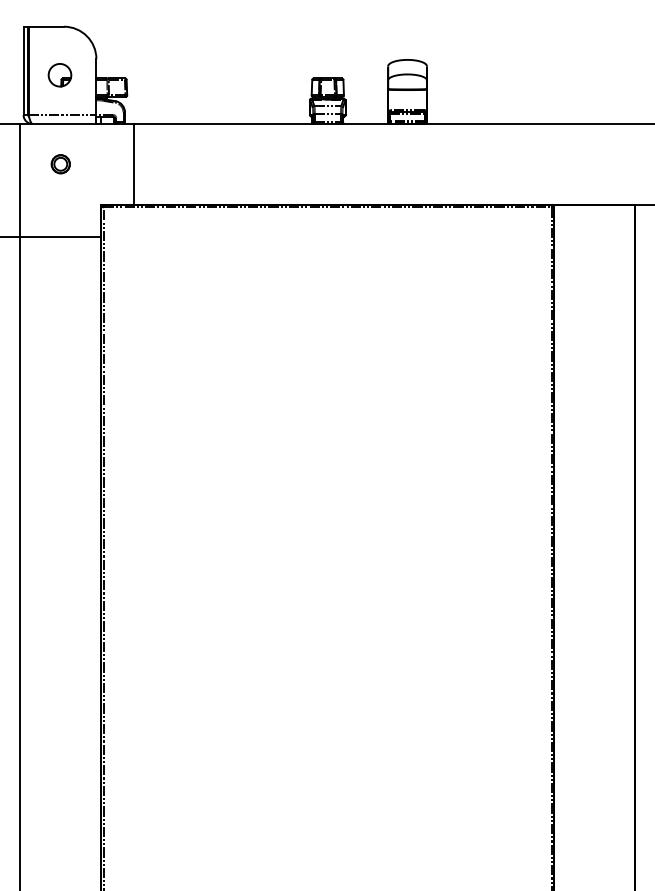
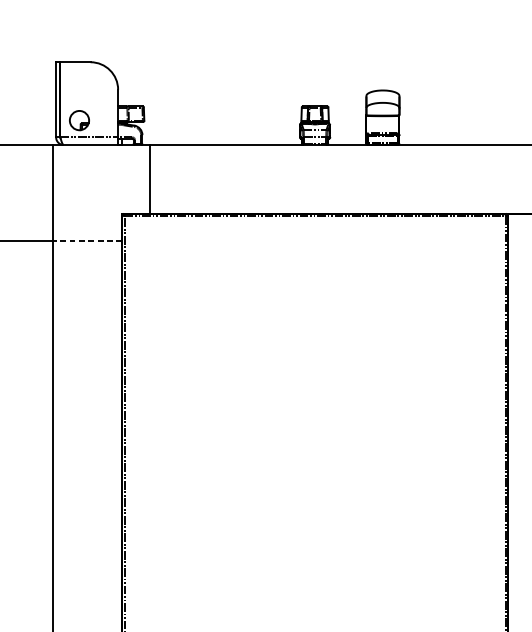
part: (59, 75) -> (79, 120), moved
part: (60, 164) -> (87, 179), removed
line: (60, 237) -> (87, 241), solid -> dashed

